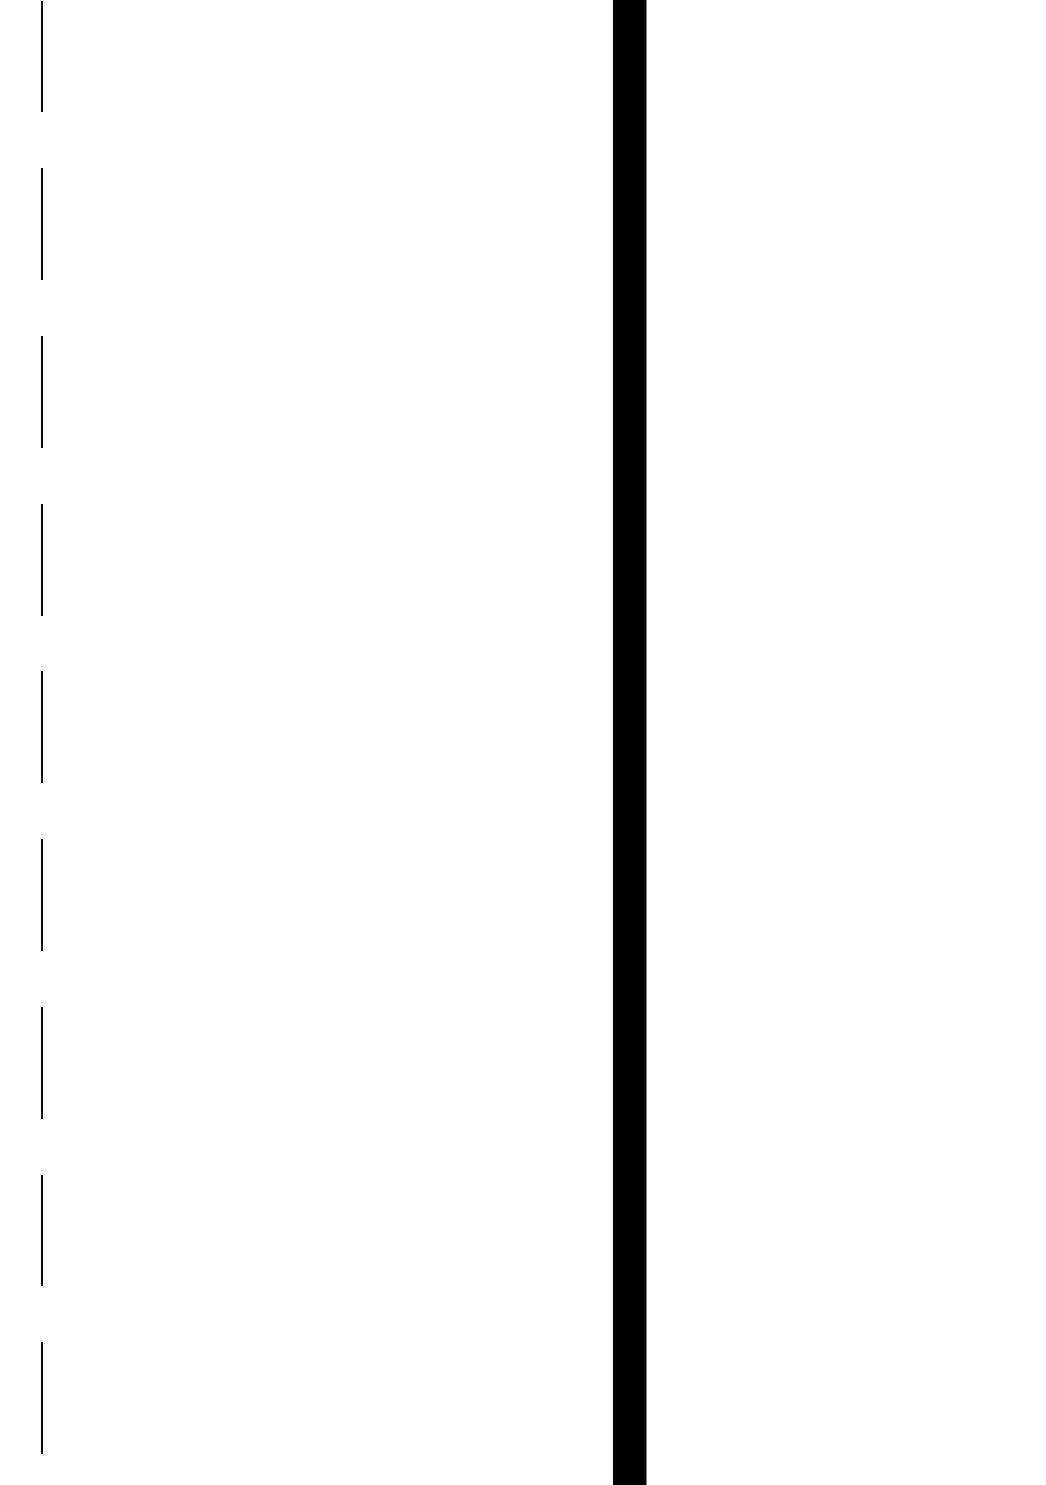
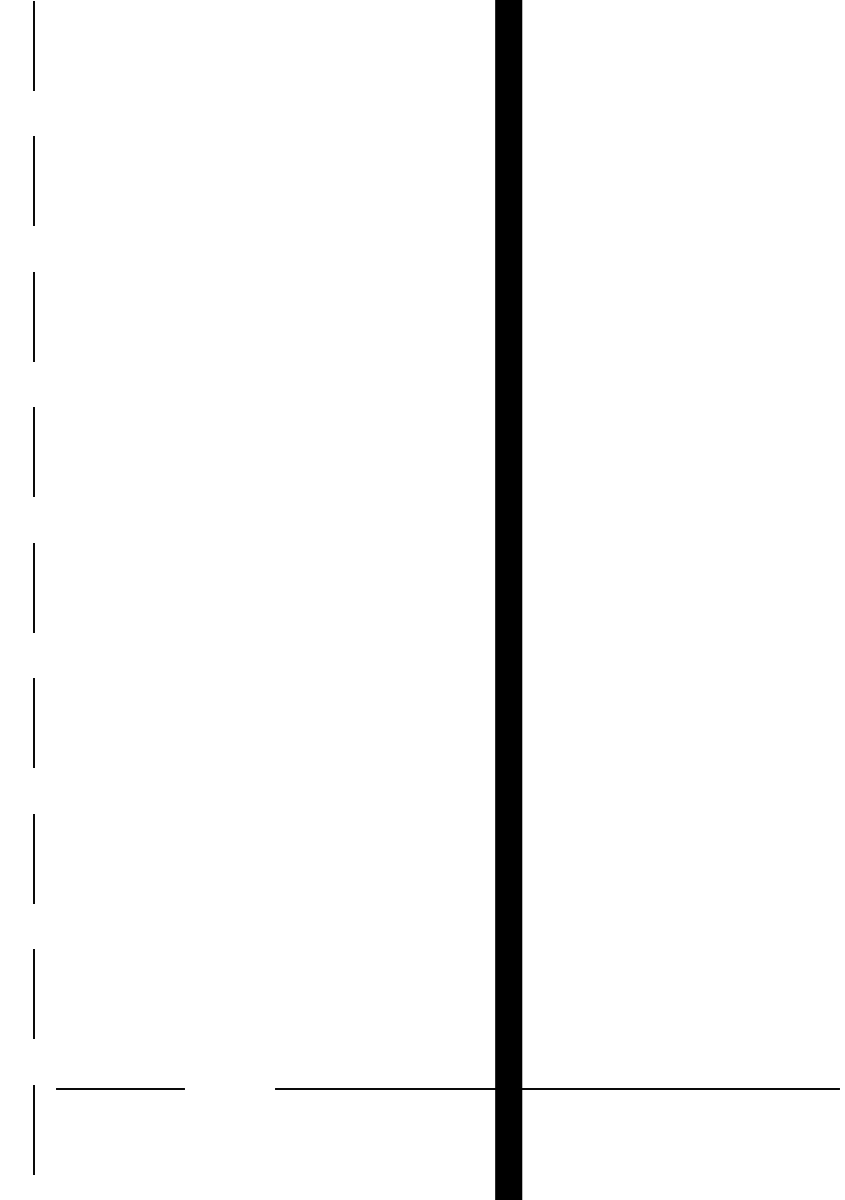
line: (148, 1347) -> (119, 1088), added
line: (689, 1347) -> (557, 1088), added

